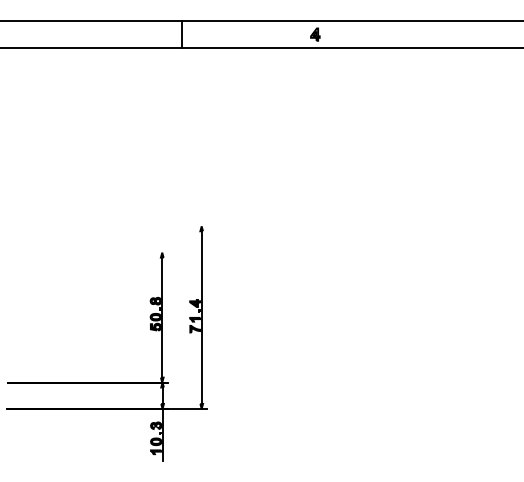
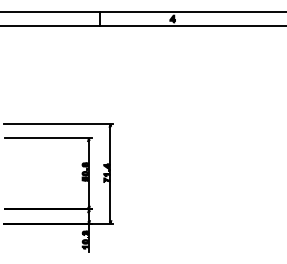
line: (106, 225) -> (58, 123), added
line: (86, 252) -> (47, 138), added

